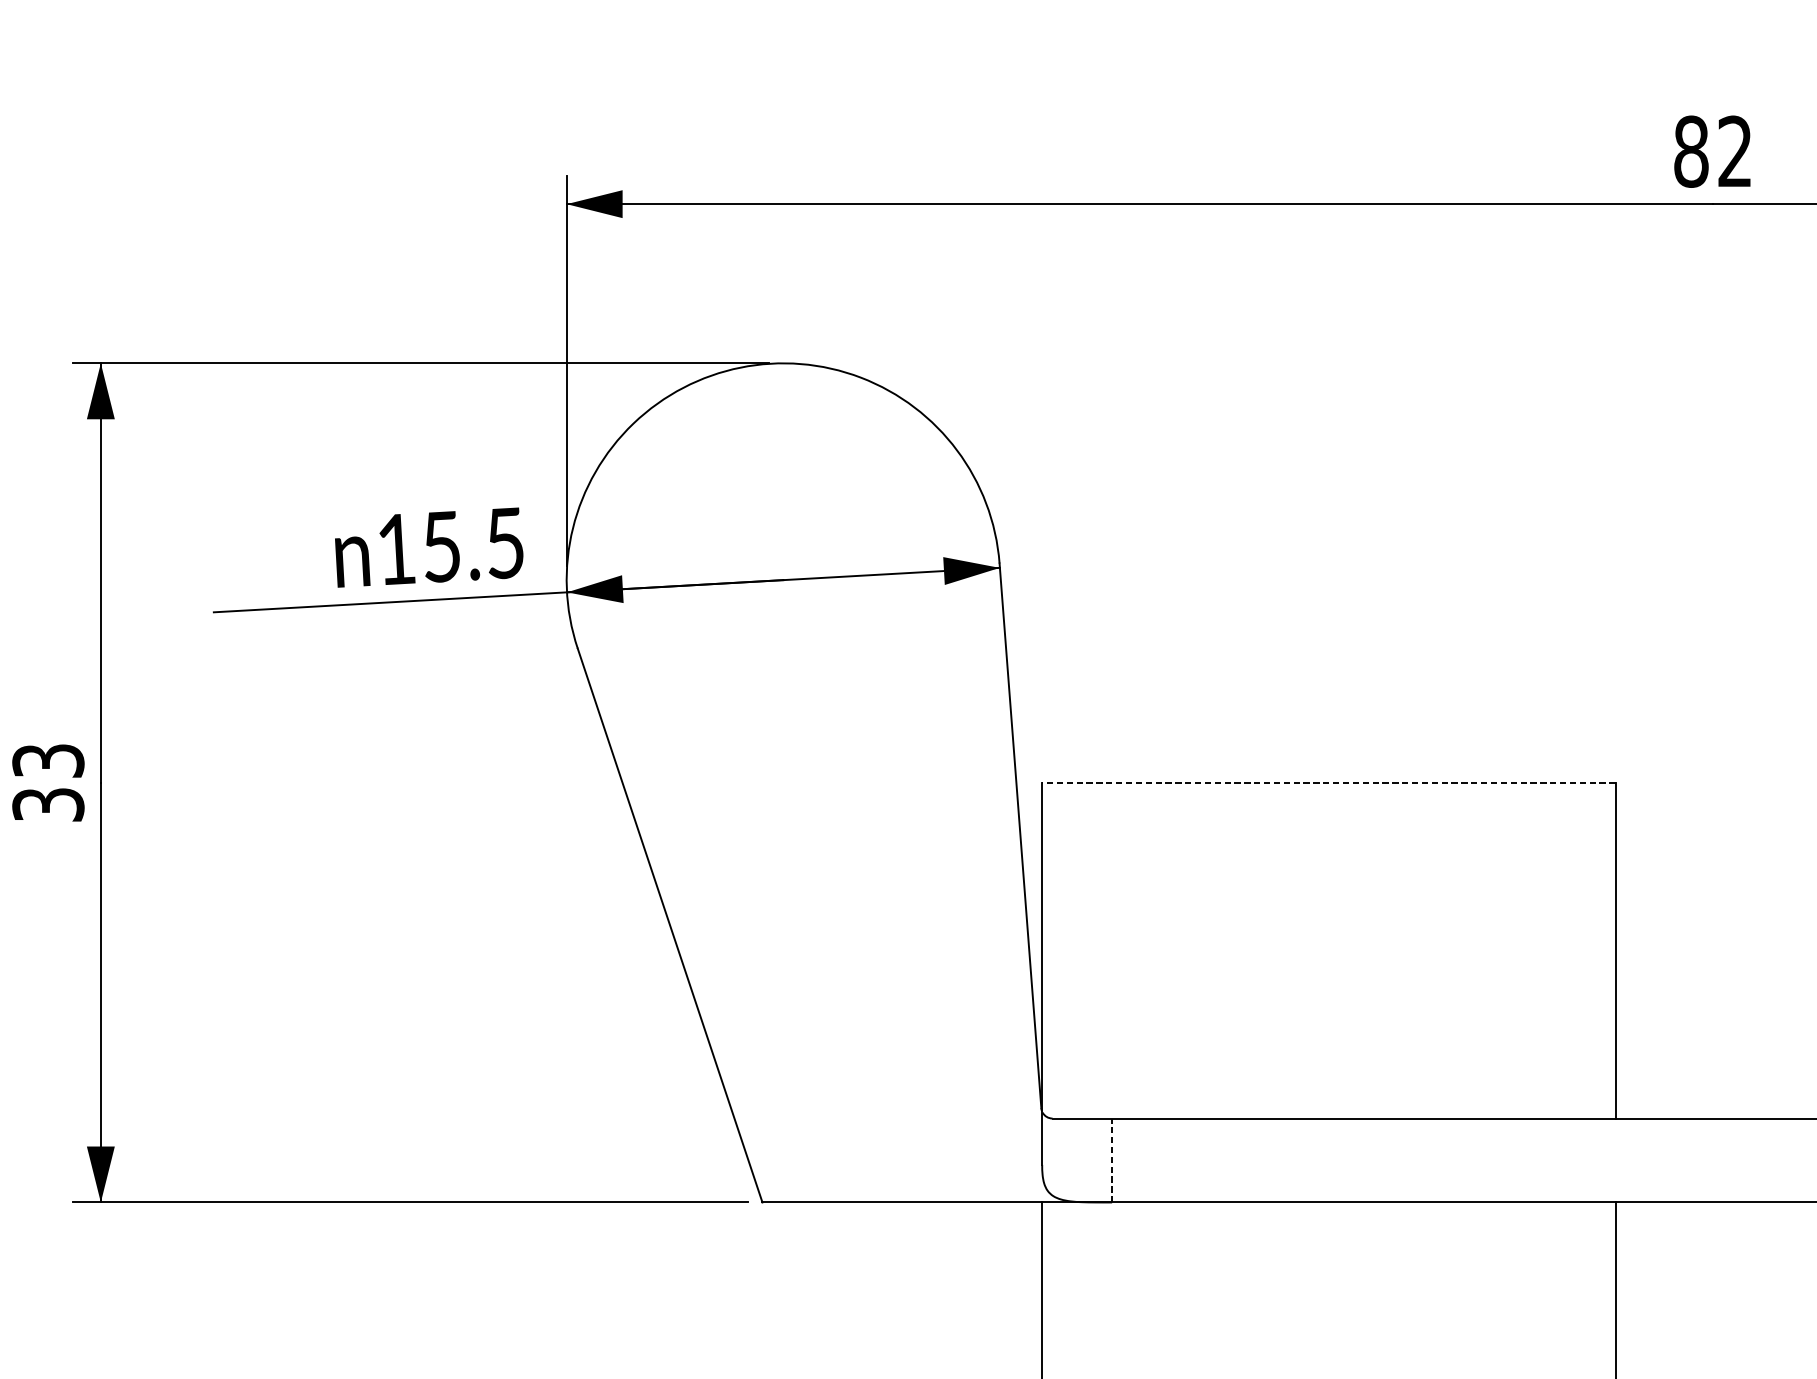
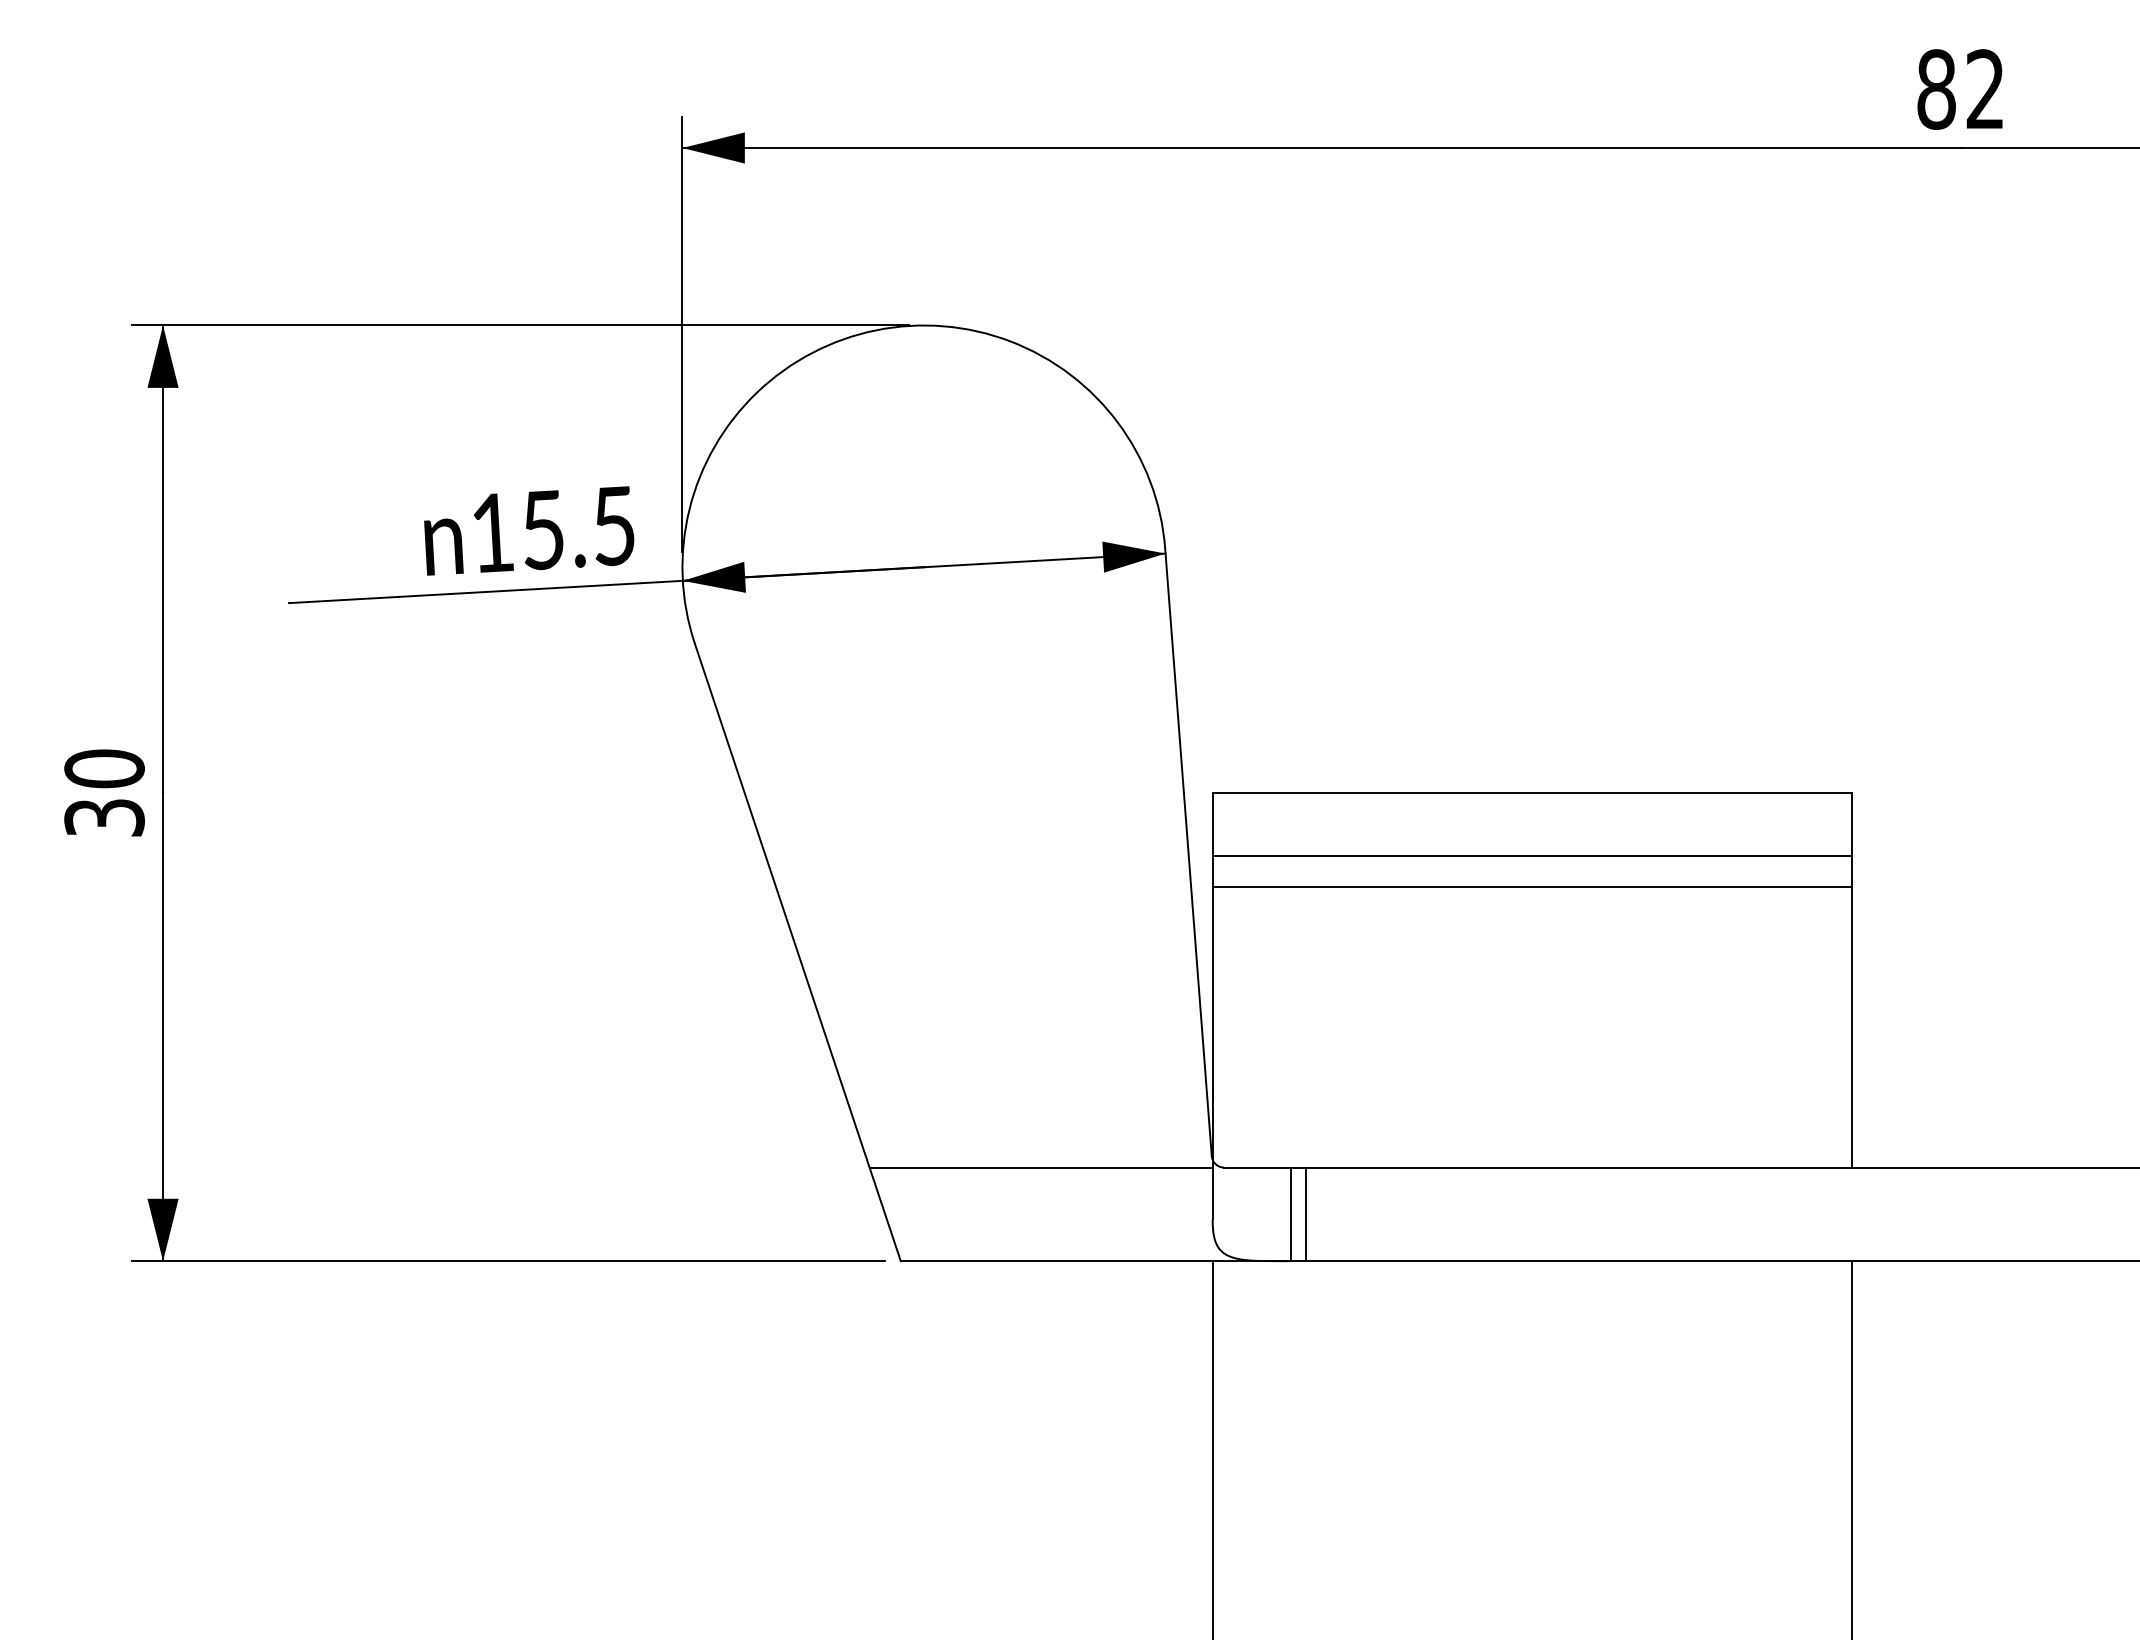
text: (48, 760) -> (104, 768), 33 -> 30
line: (1328, 783) -> (1532, 793), dashed -> solid
line: (1328, 838) -> (1532, 855), added
line: (1328, 866) -> (1532, 886), added
line: (887, 1118) -> (1040, 1167), added
line: (1111, 1160) -> (1290, 1214), dashed -> solid
line: (1126, 1160) -> (1306, 1214), added

